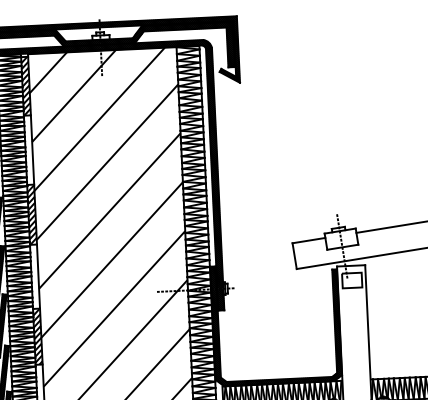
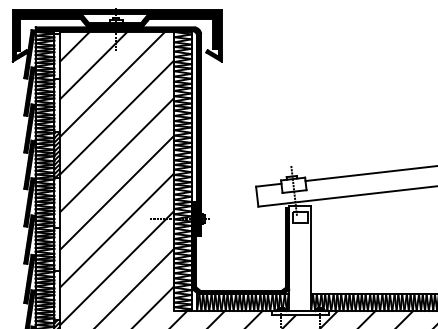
hatch: (25, 86) -> (56, 56), removed
hatch: (37, 335) -> (56, 248), removed

